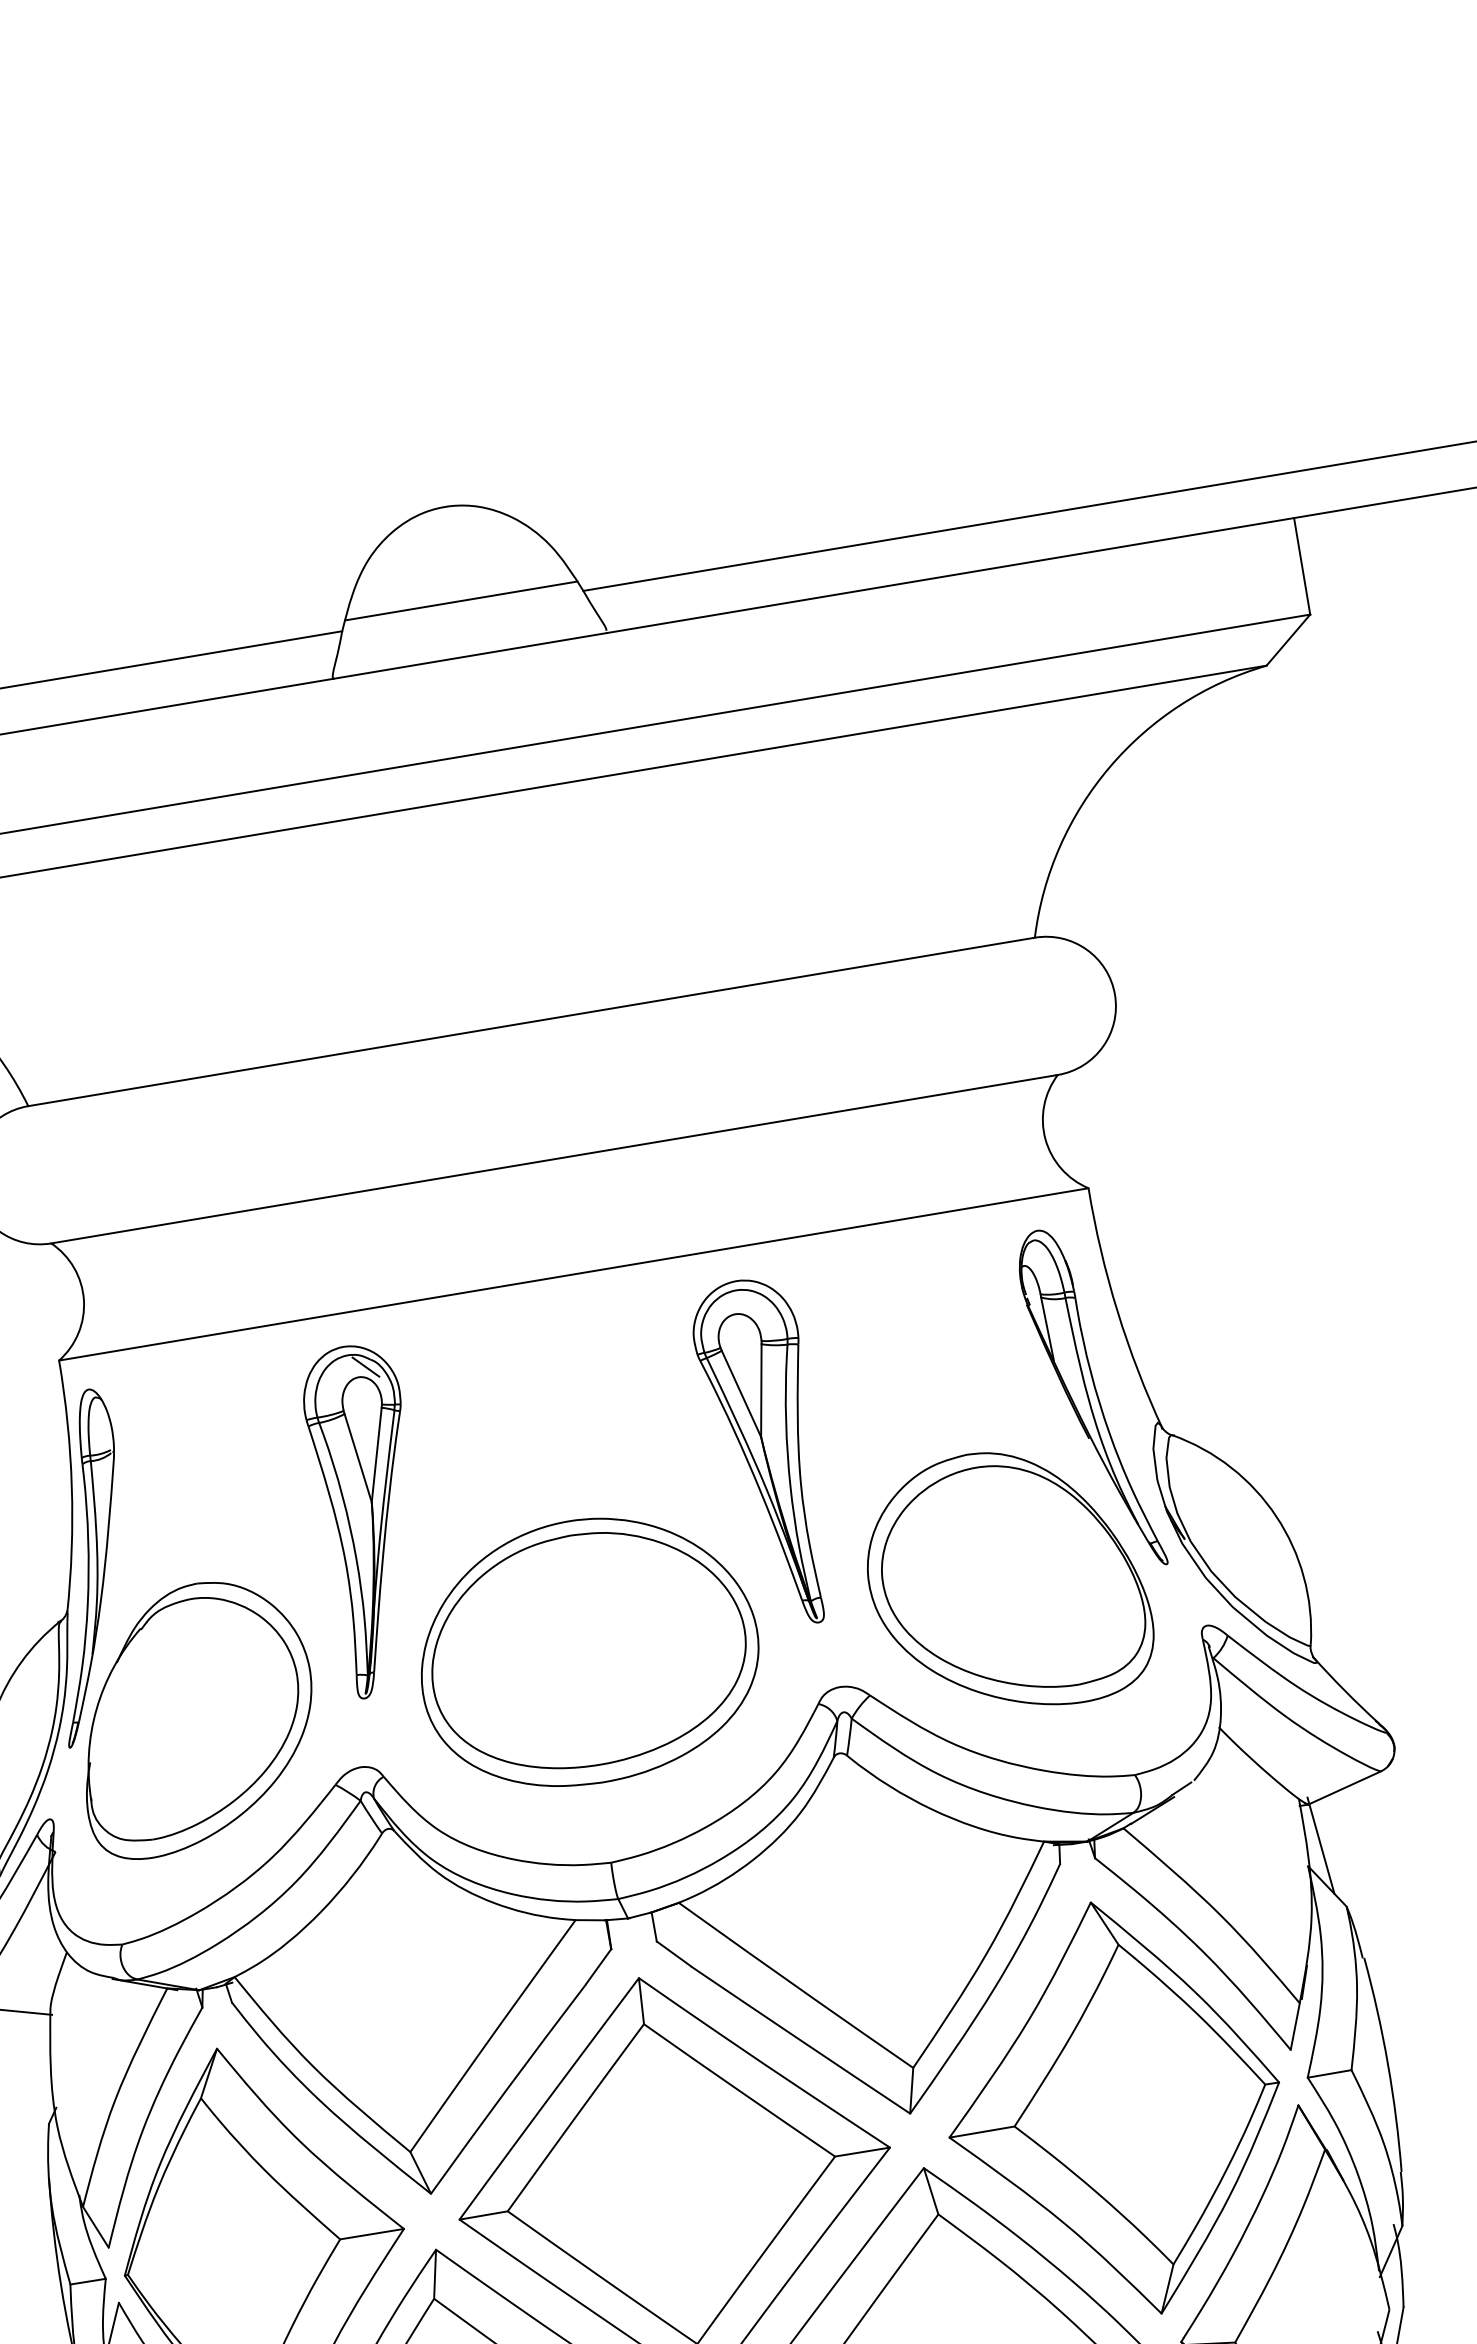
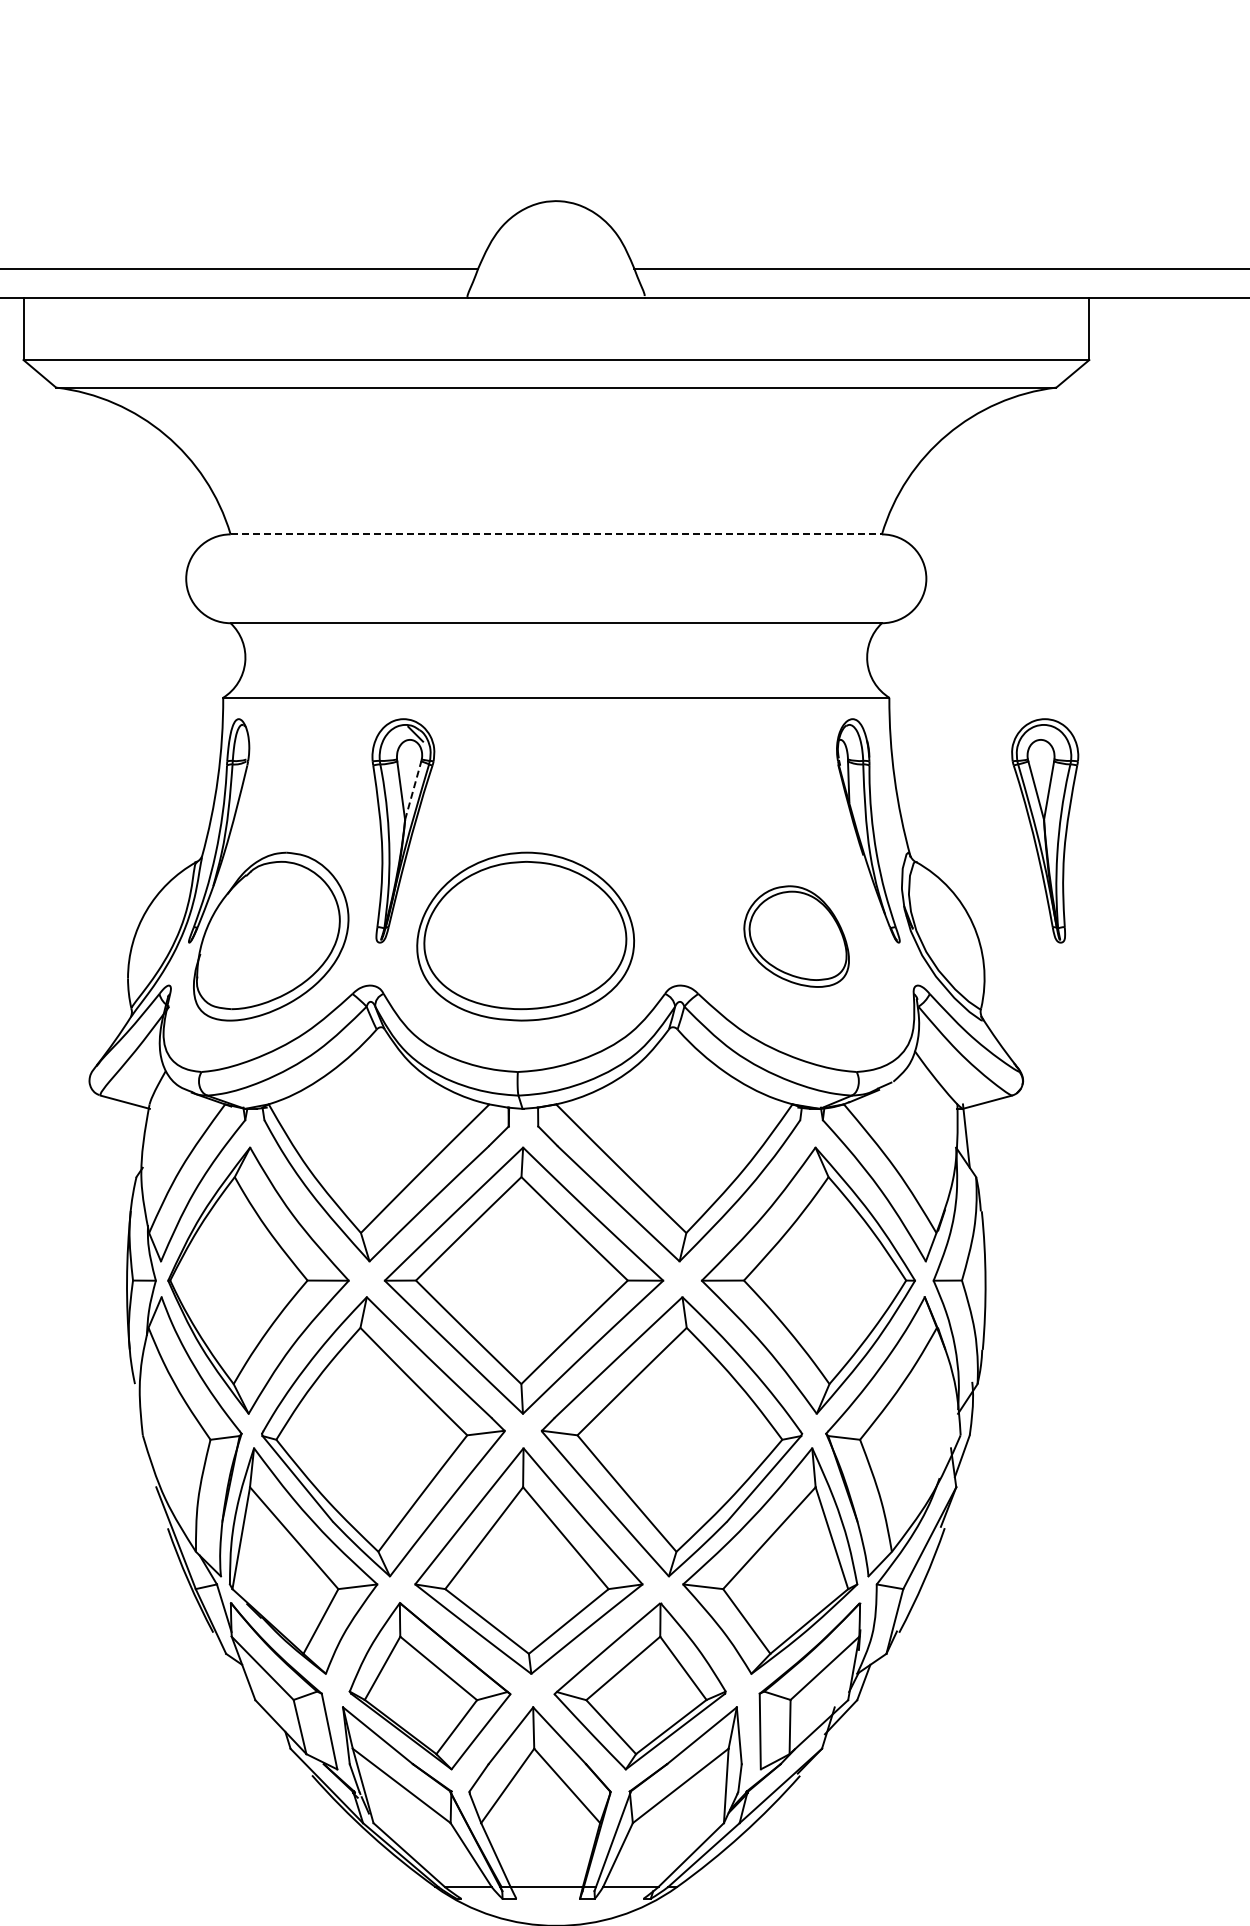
line: (461, 601) -> (556, 262), removed
line: (531, 1022) -> (556, 534), solid -> dashed
part: (766, 1453) -> (1045, 830), moved
line: (377, 1454) -> (413, 790), solid -> dashed
part: (1006, 1581) -> (796, 936), size x0.6

